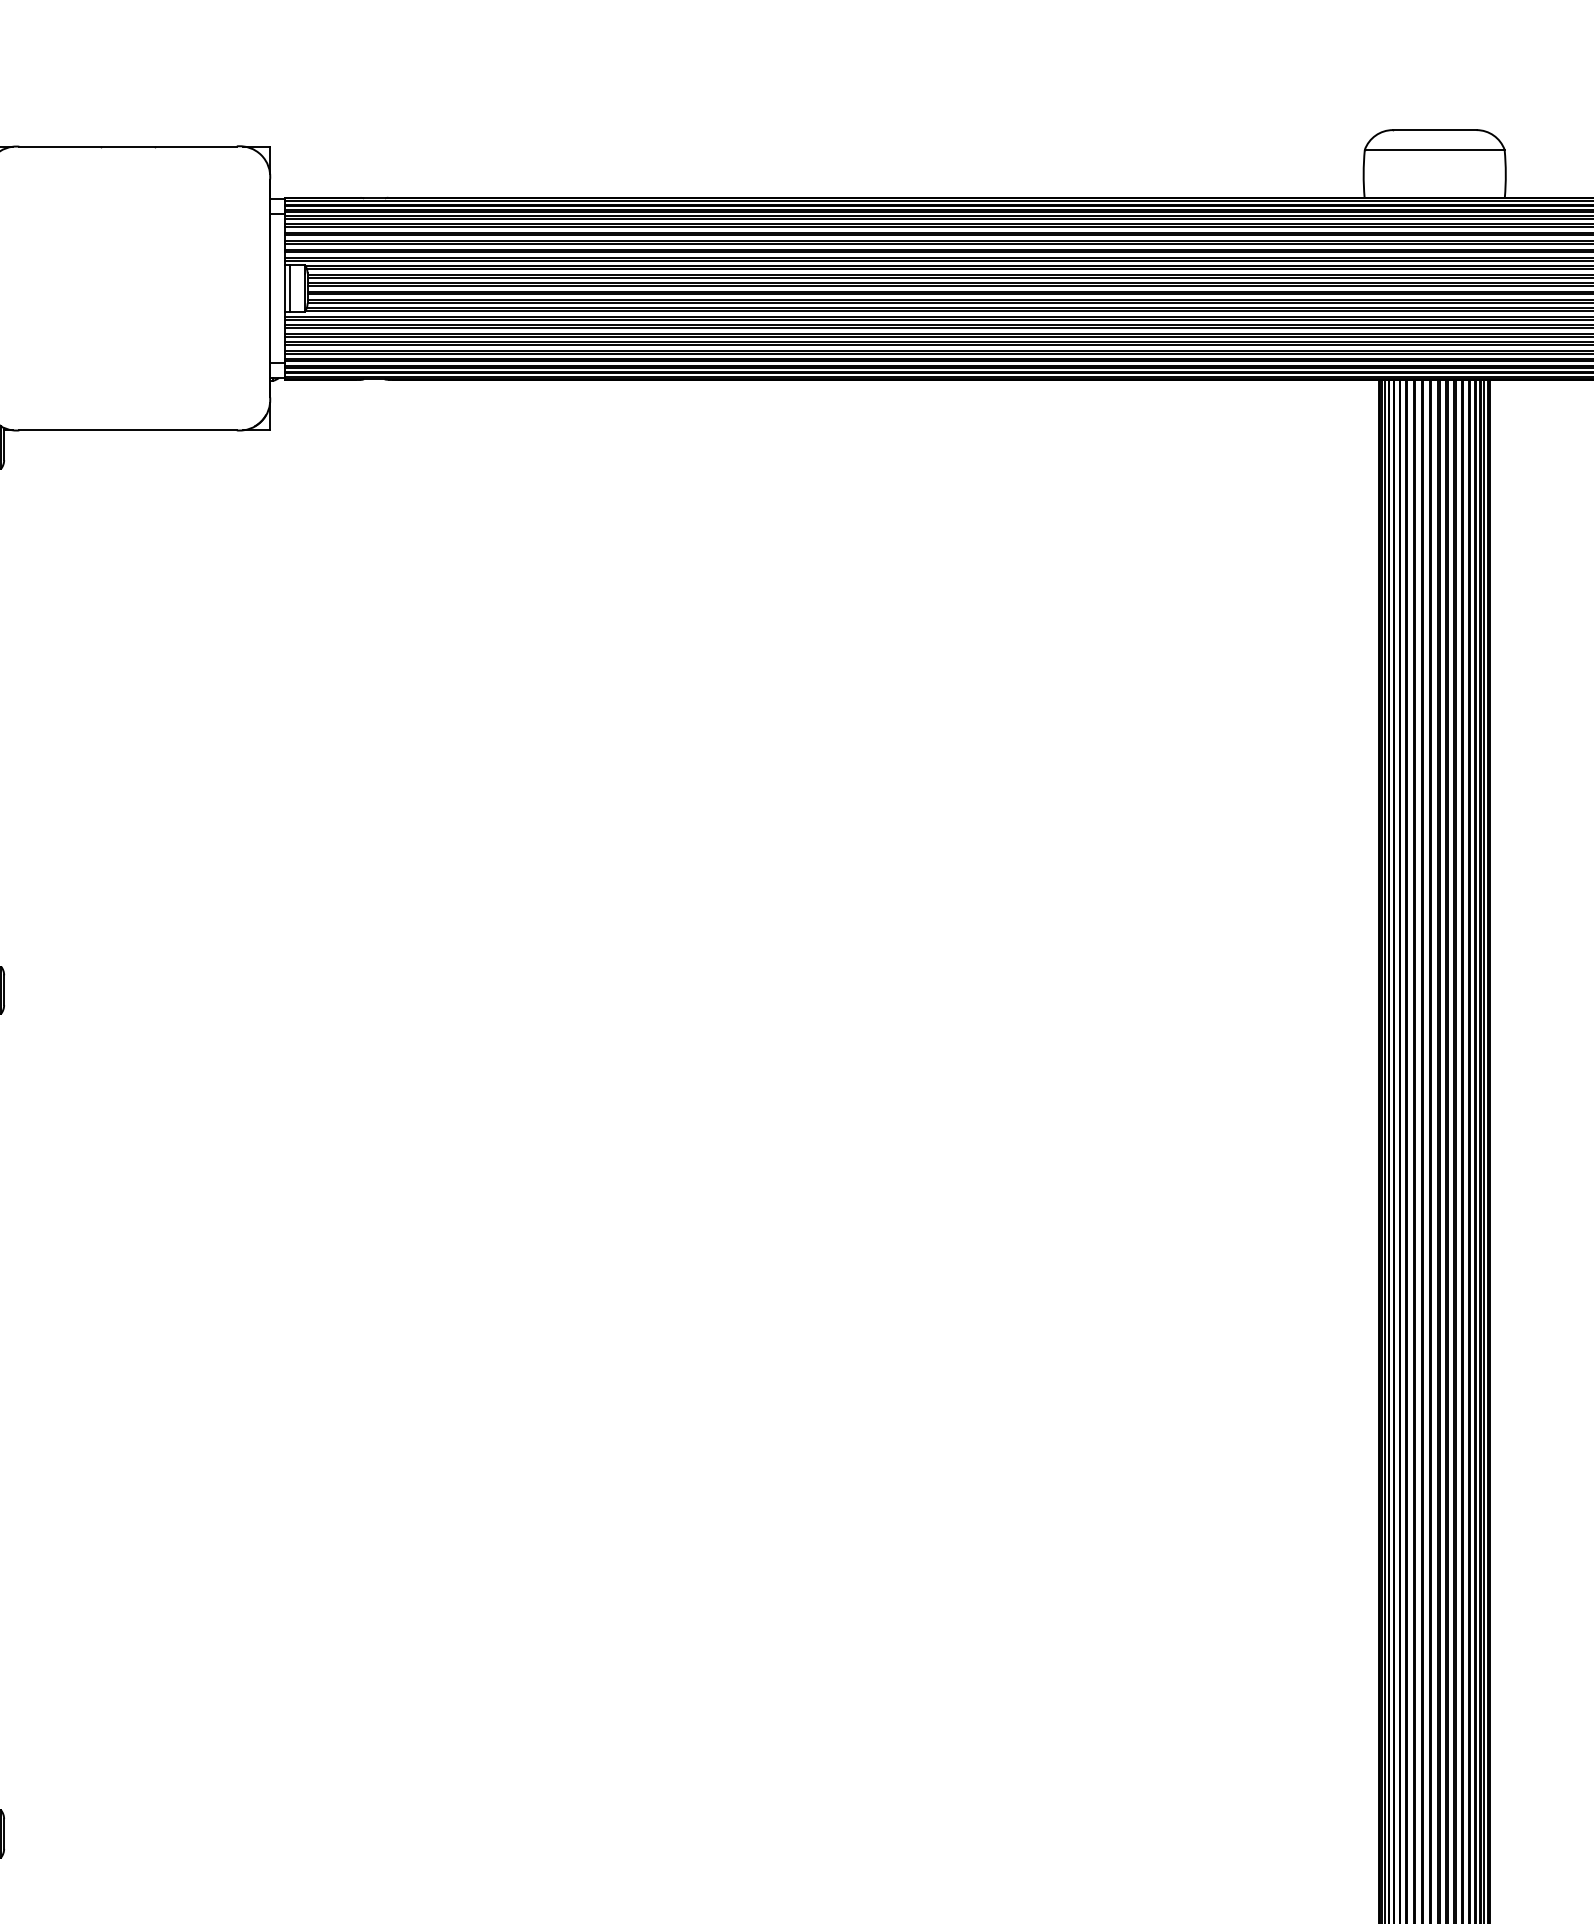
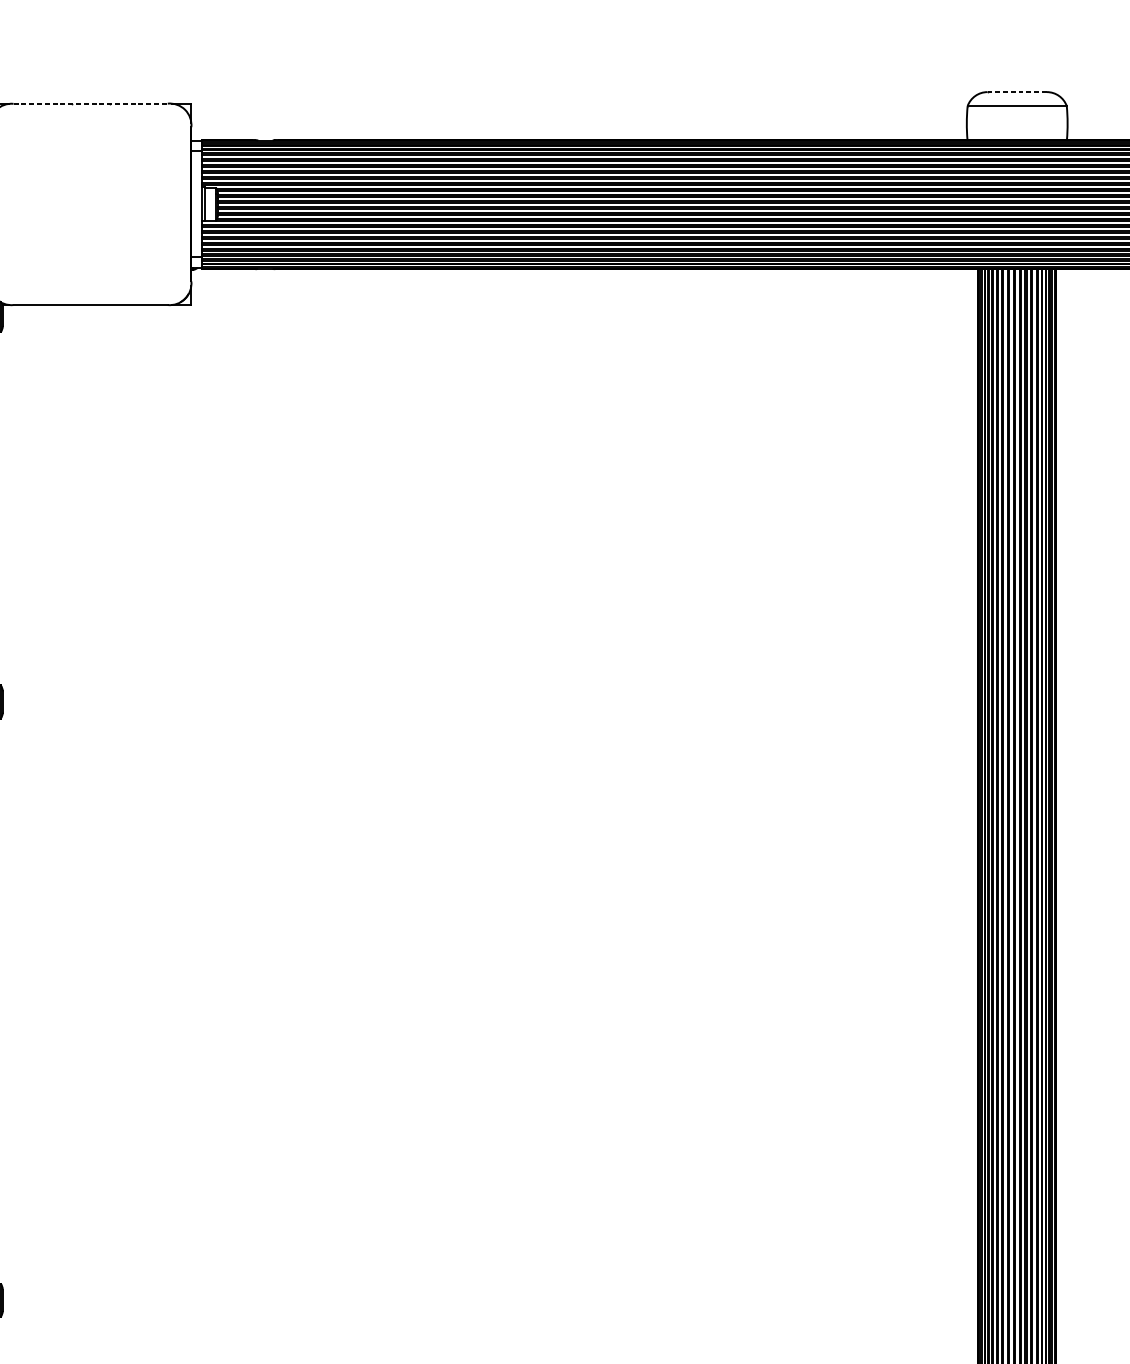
line: (1434, 130) -> (1017, 92), solid -> dashed
line: (128, 146) -> (90, 103), solid -> dashed

